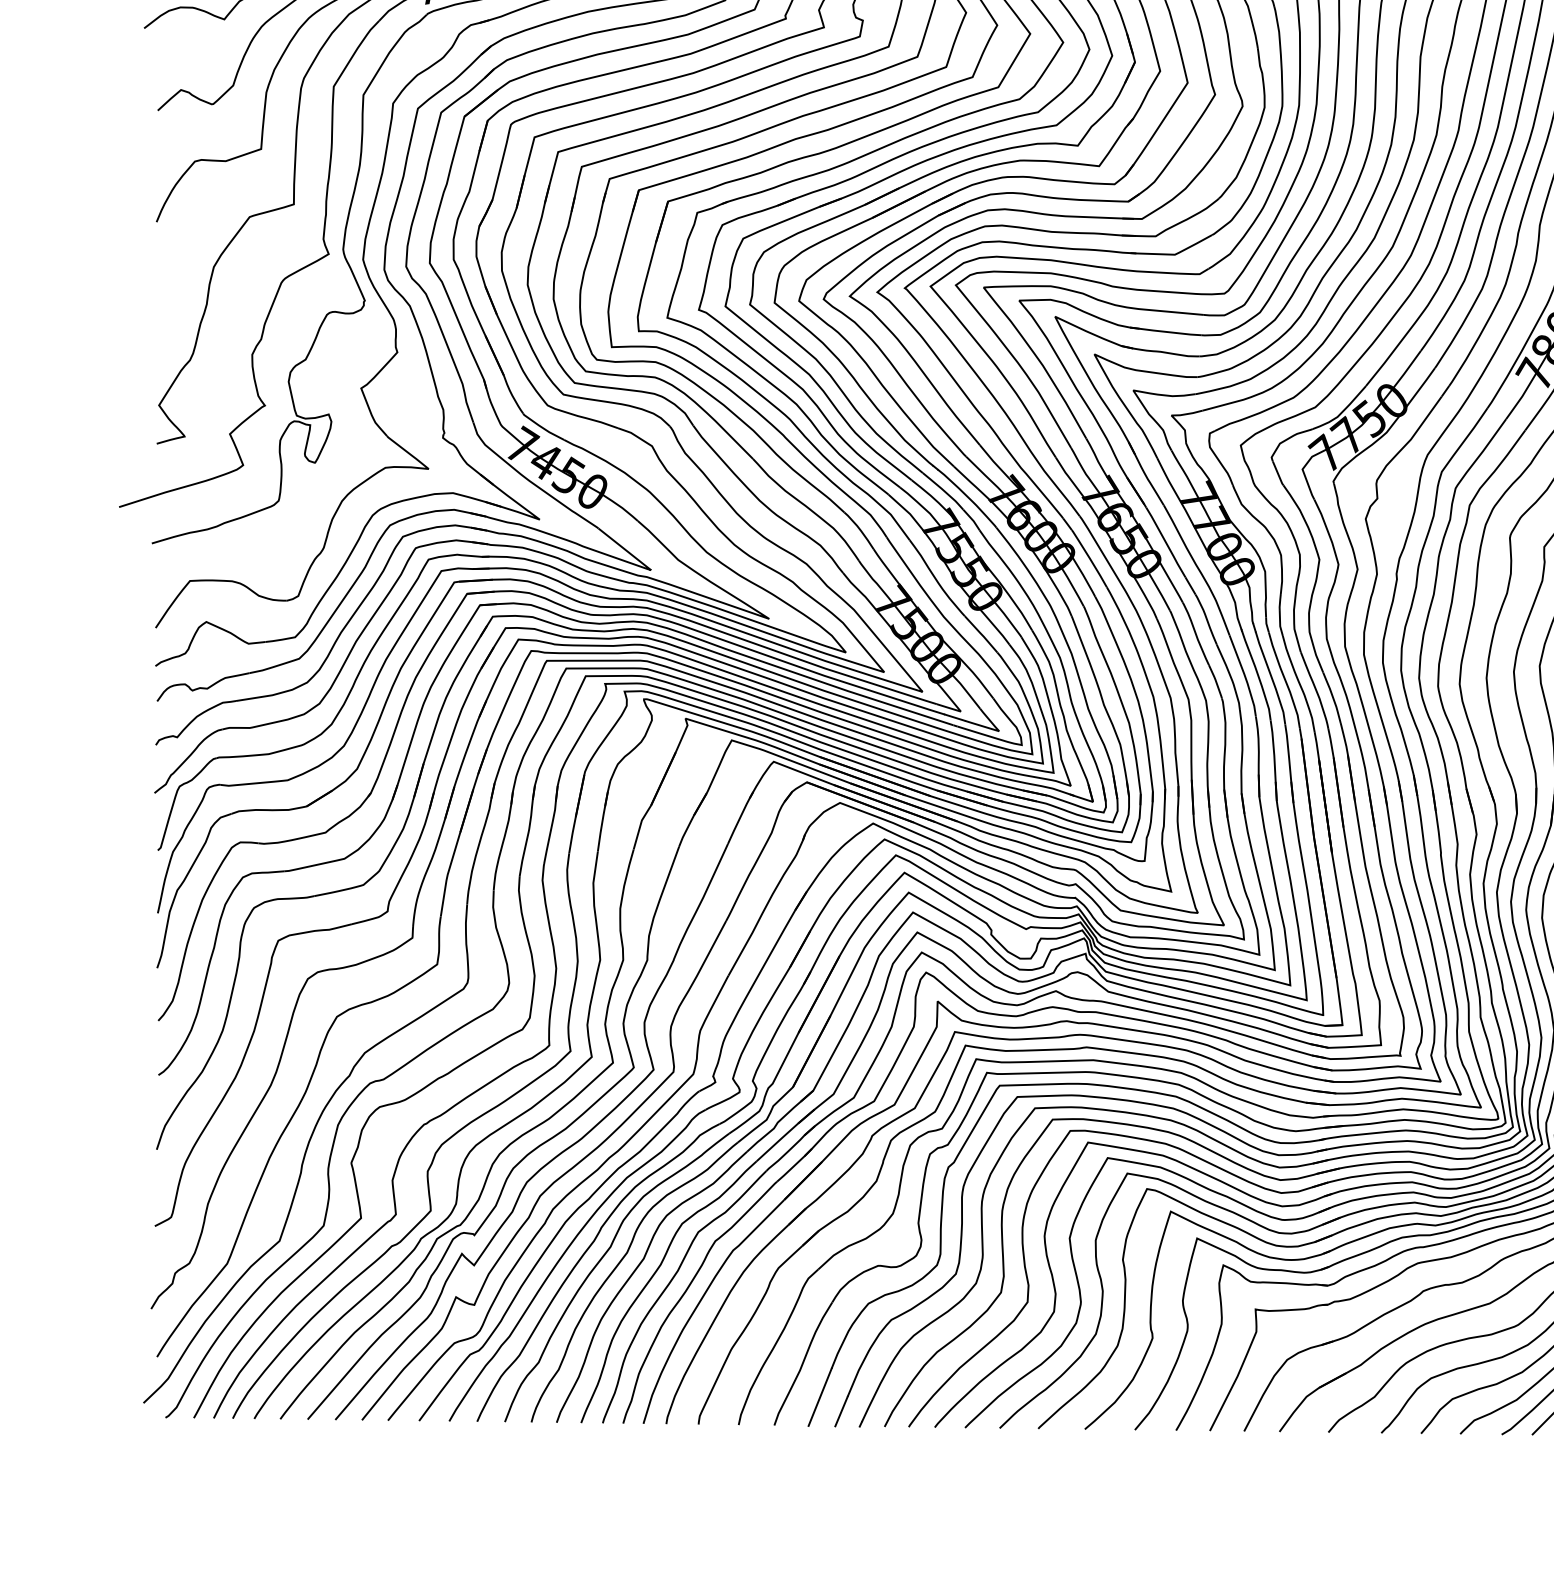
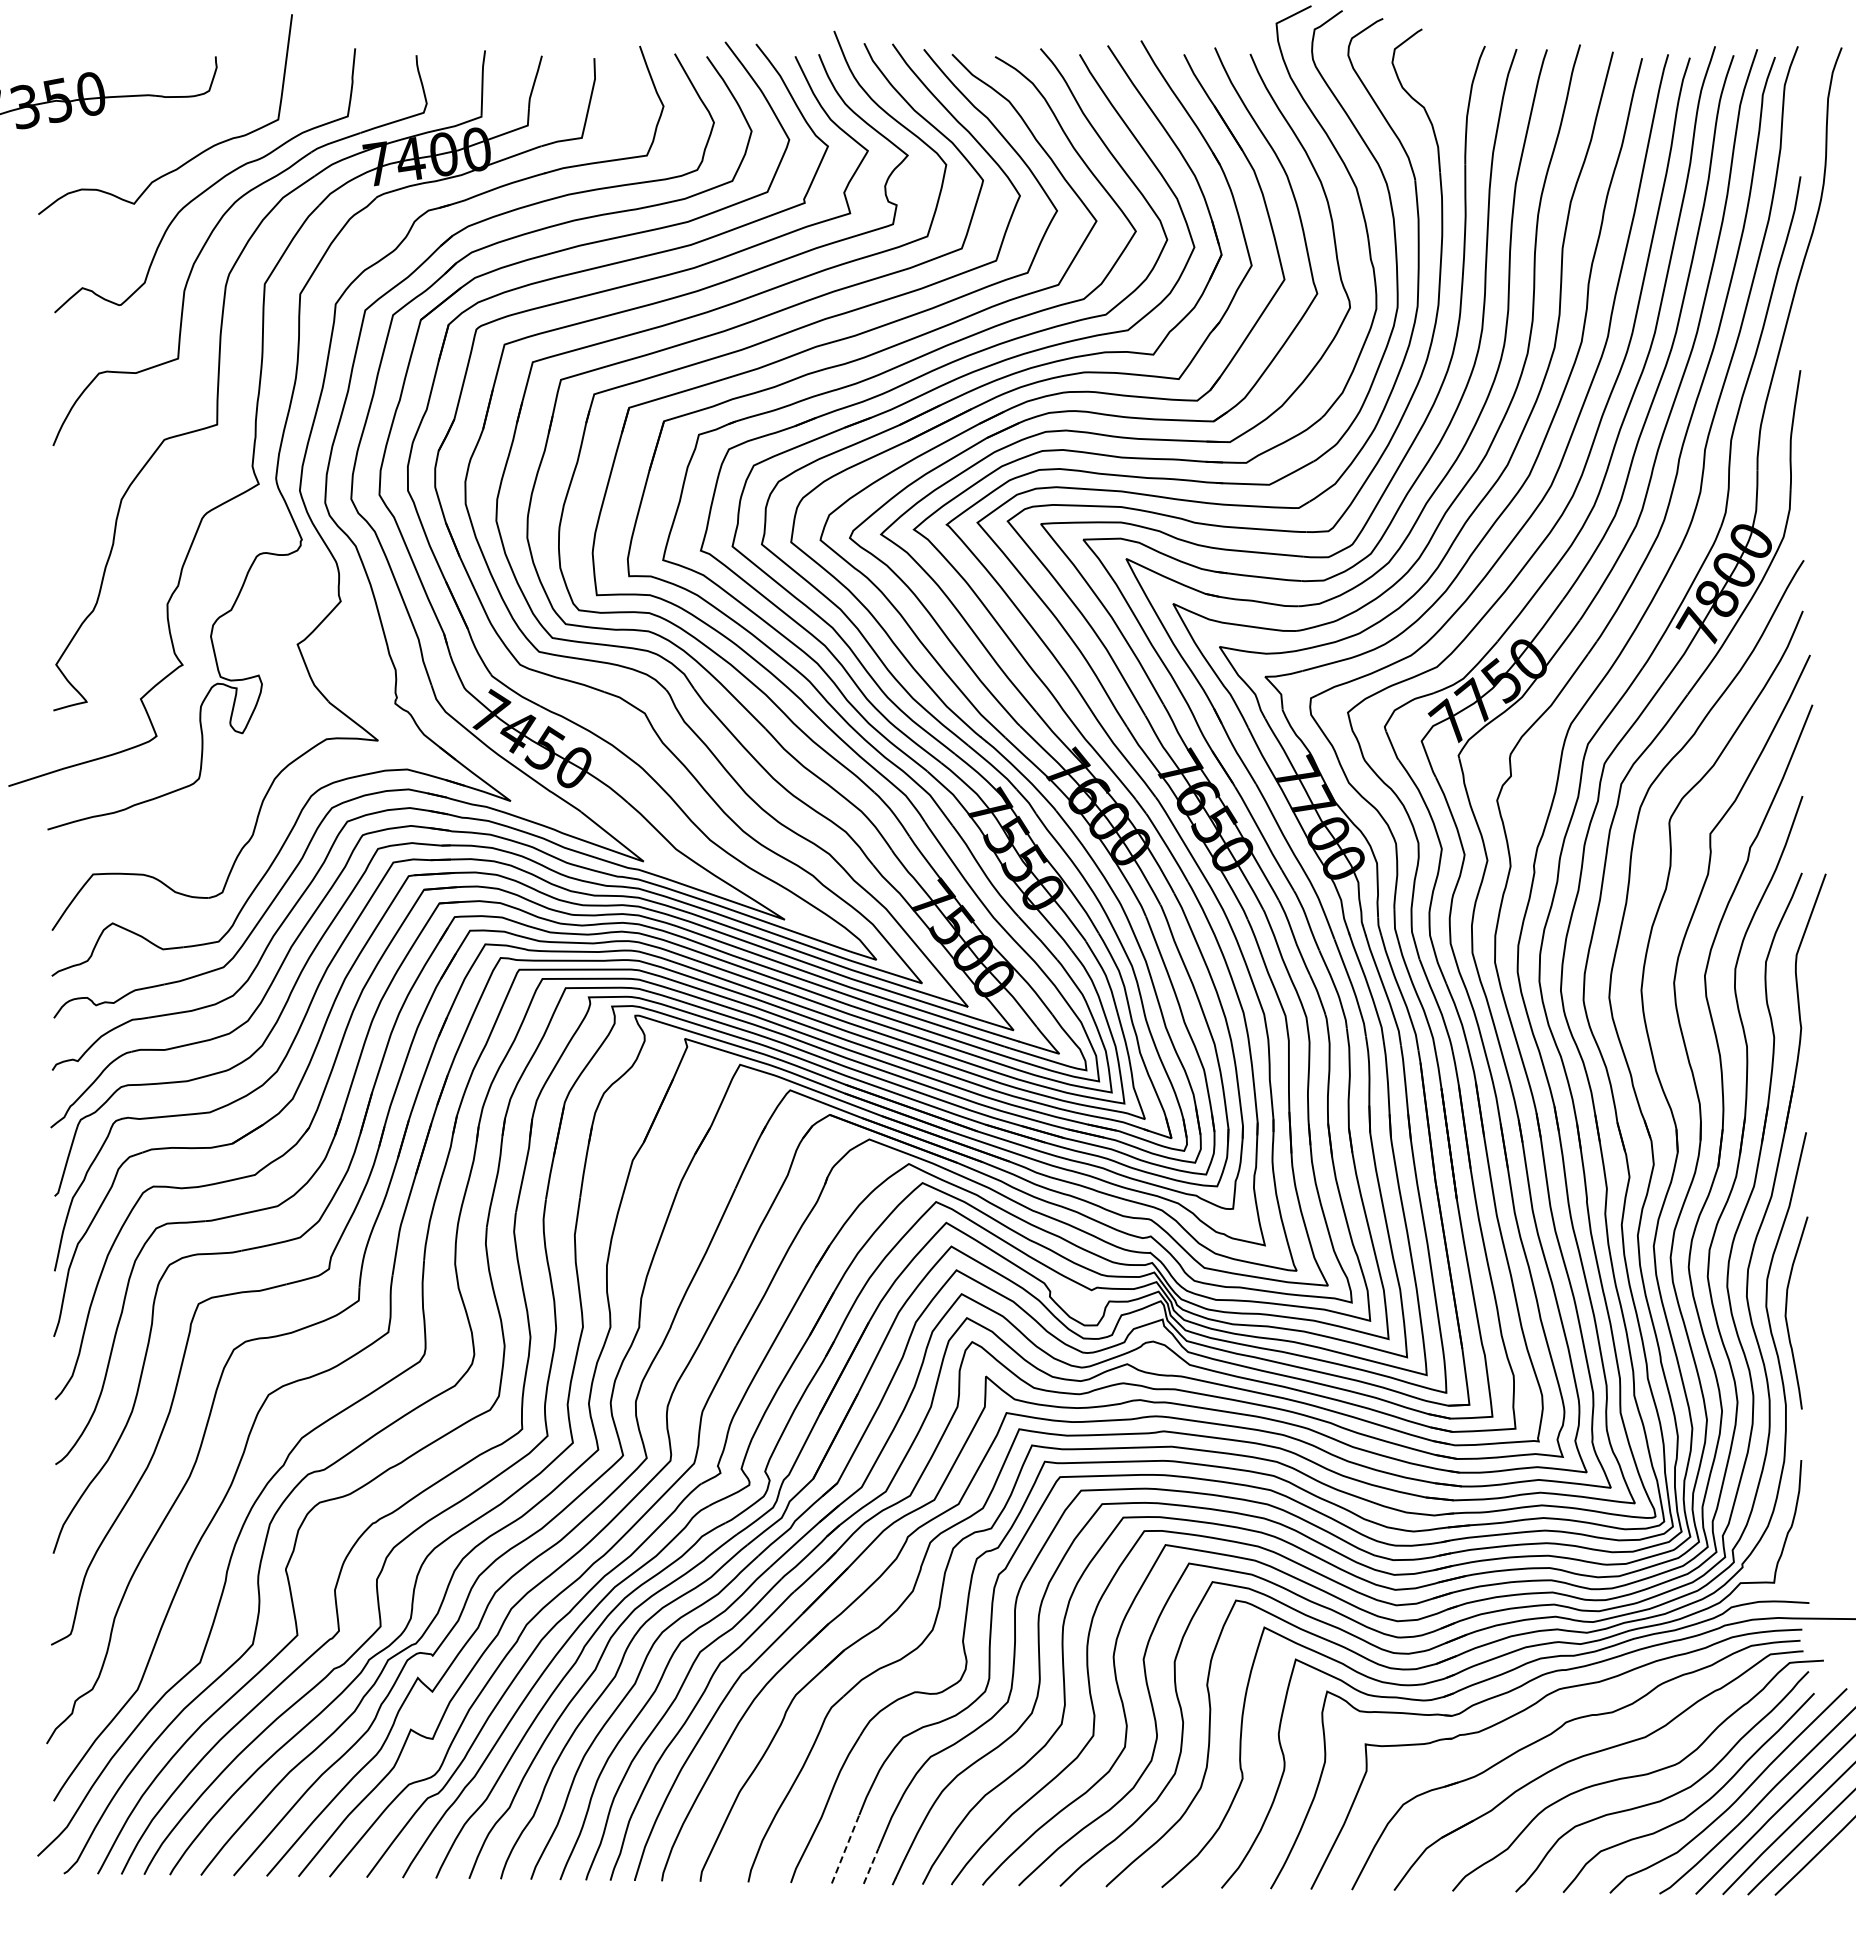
line: (820, 1397) -> (845, 1849), solid -> dashed
line: (841, 1410) -> (871, 1865), solid -> dashed

